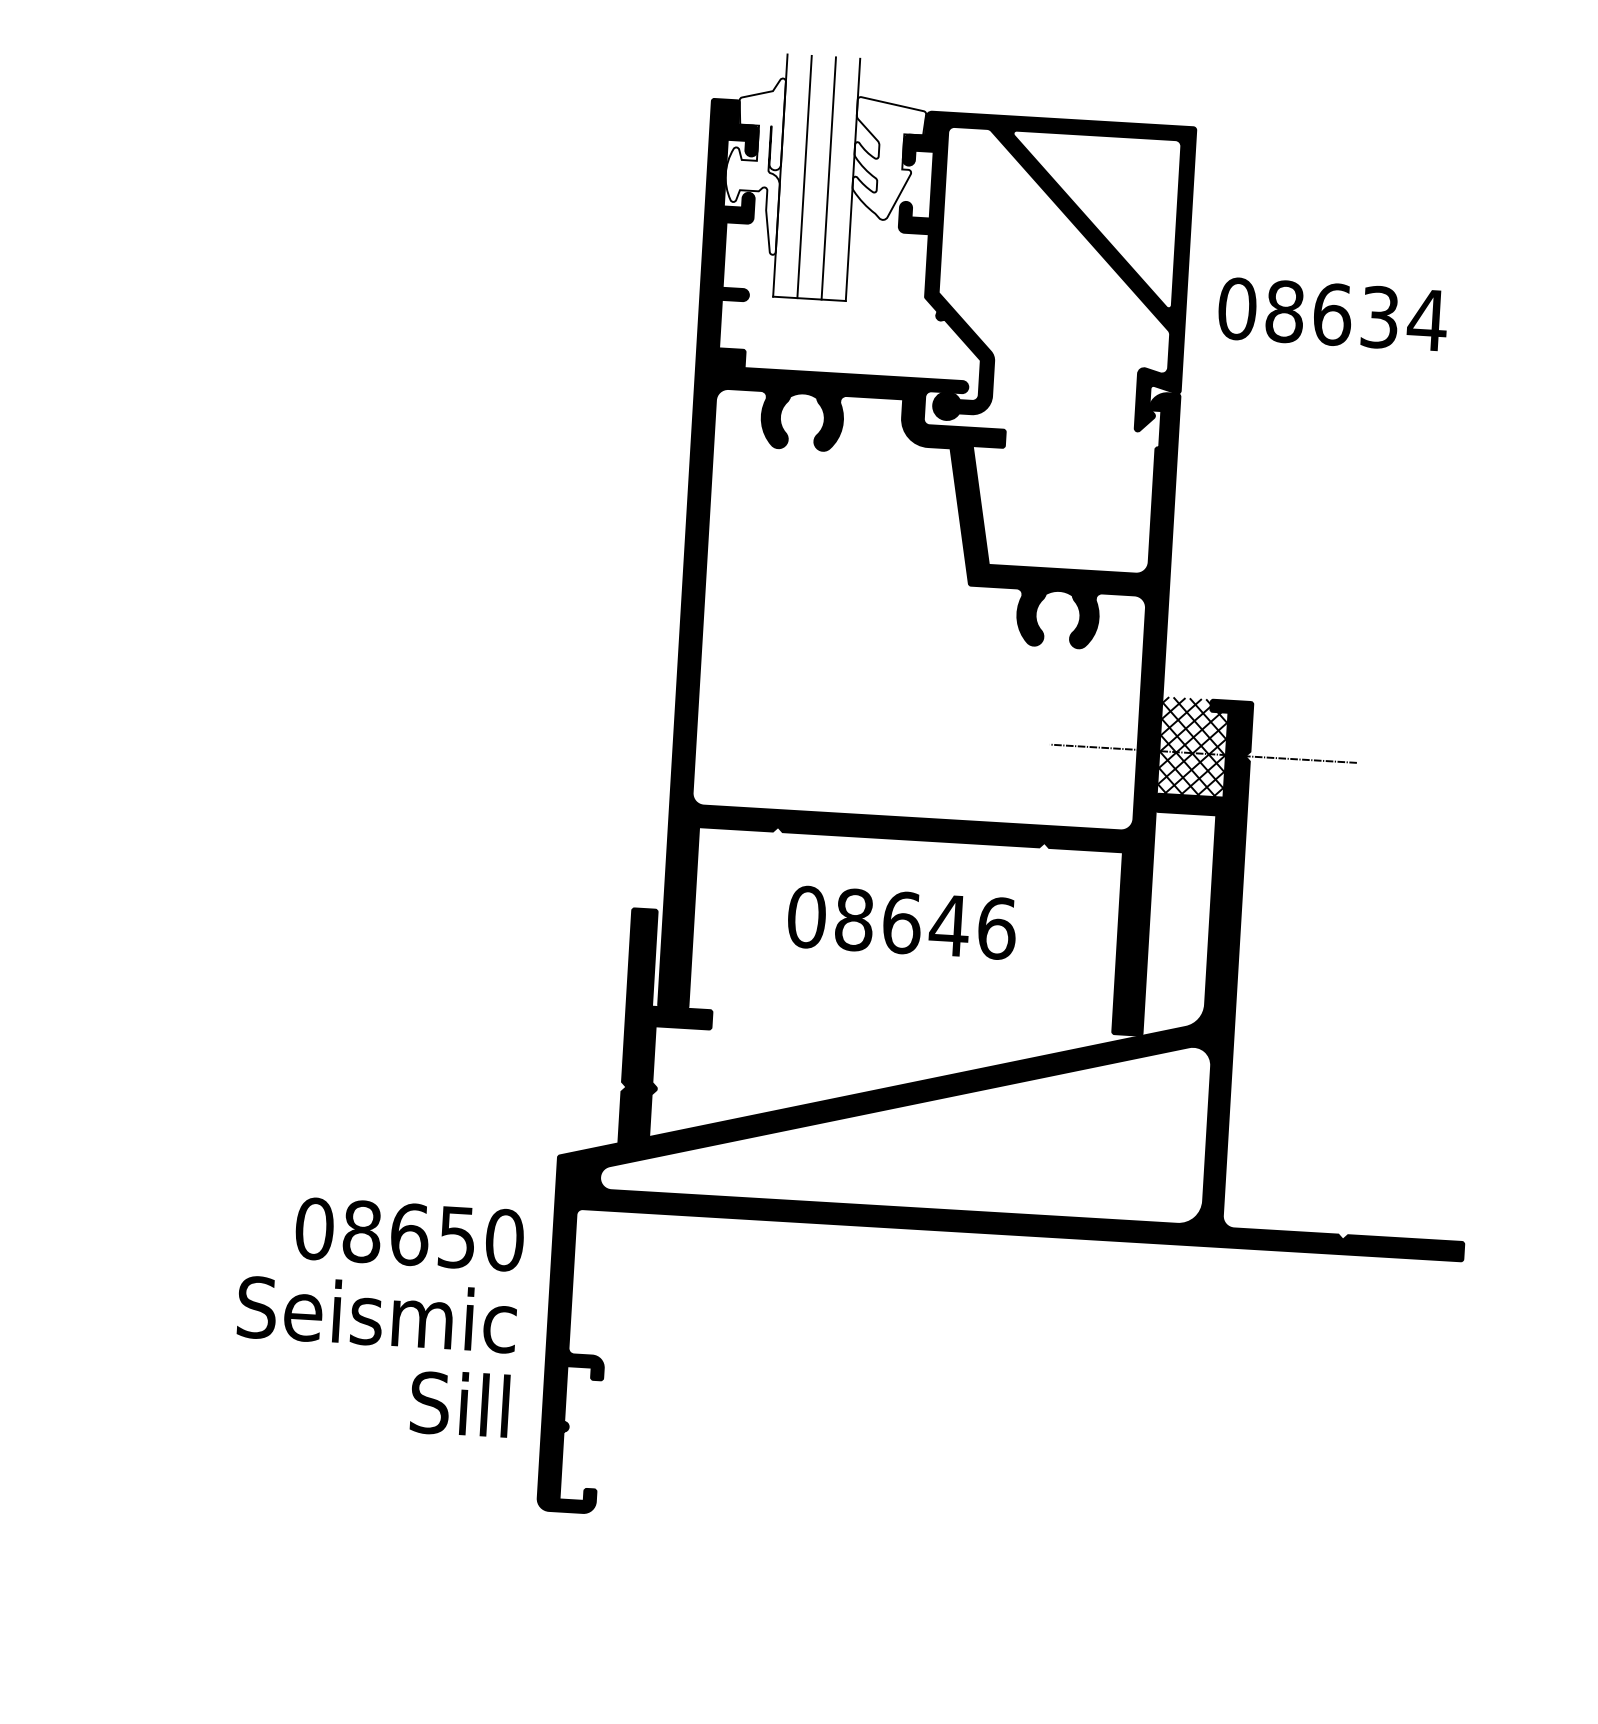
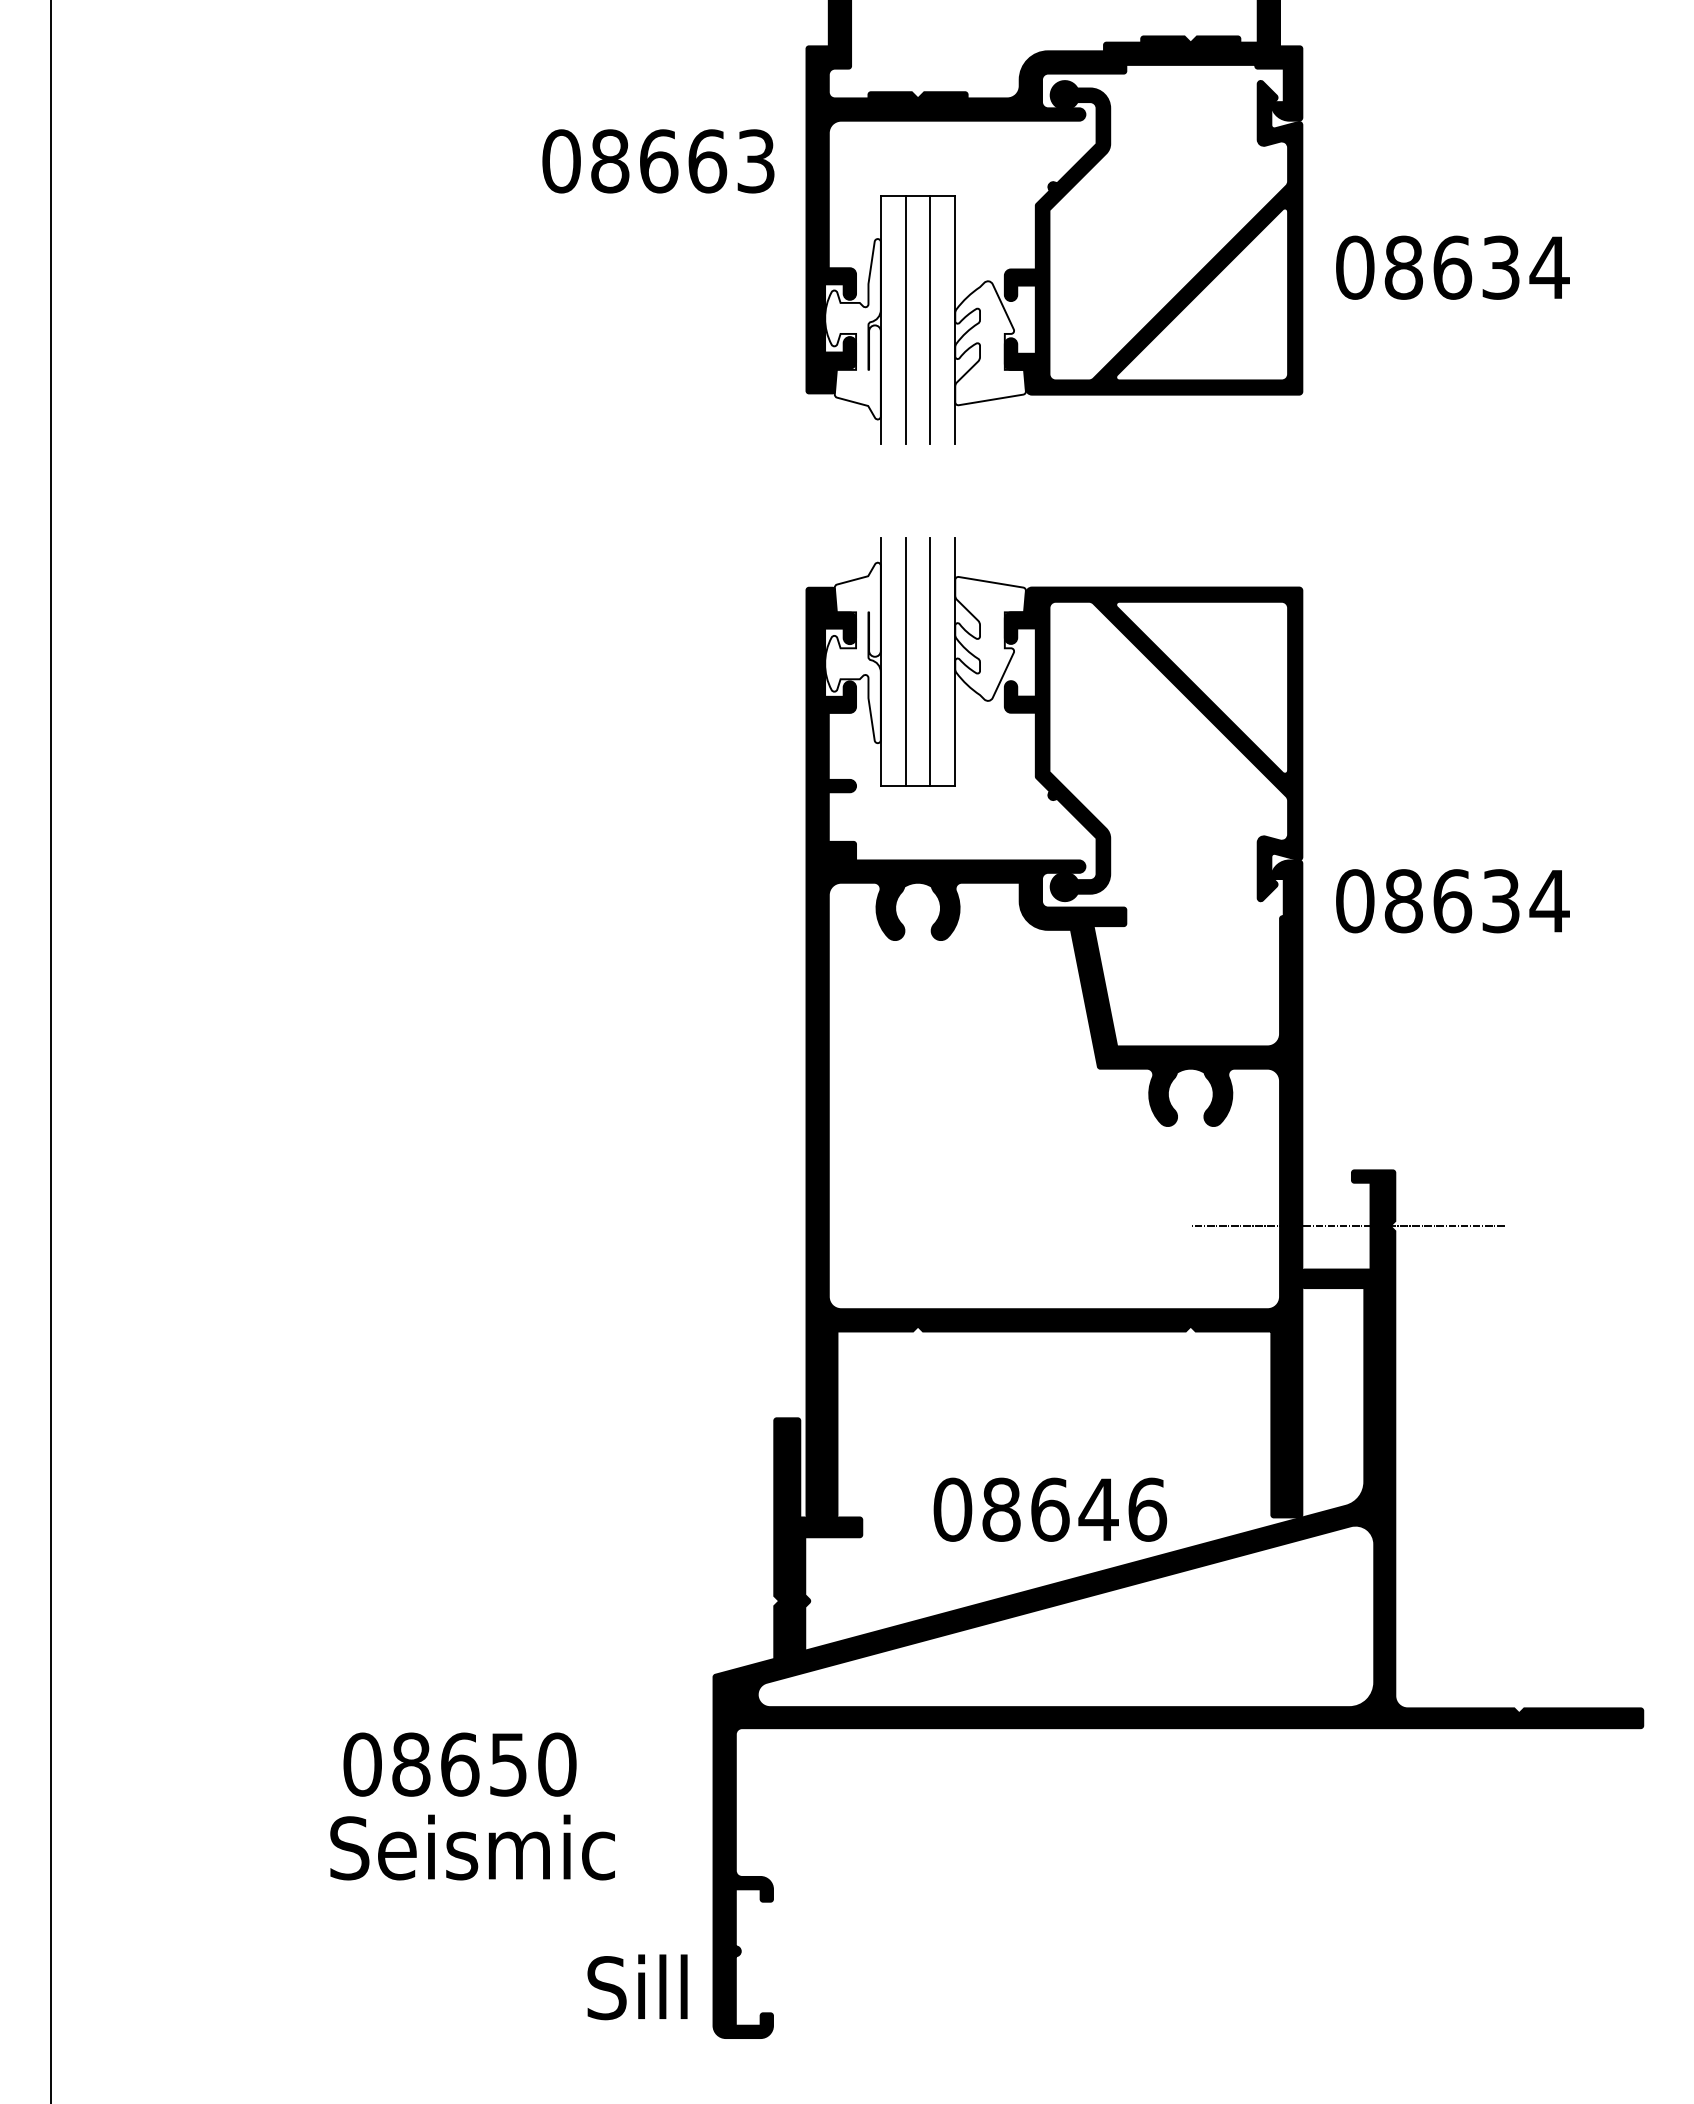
text: (1332, 314) -> (1452, 901), moved
hatch: (1193, 746) -> (1336, 1219), removed
text: (902, 922) -> (1050, 1509), moved
text: (409, 1234) -> (459, 1764), moved
text: (377, 1313) -> (472, 1847), moved
text: (459, 1404) -> (637, 1987), moved

